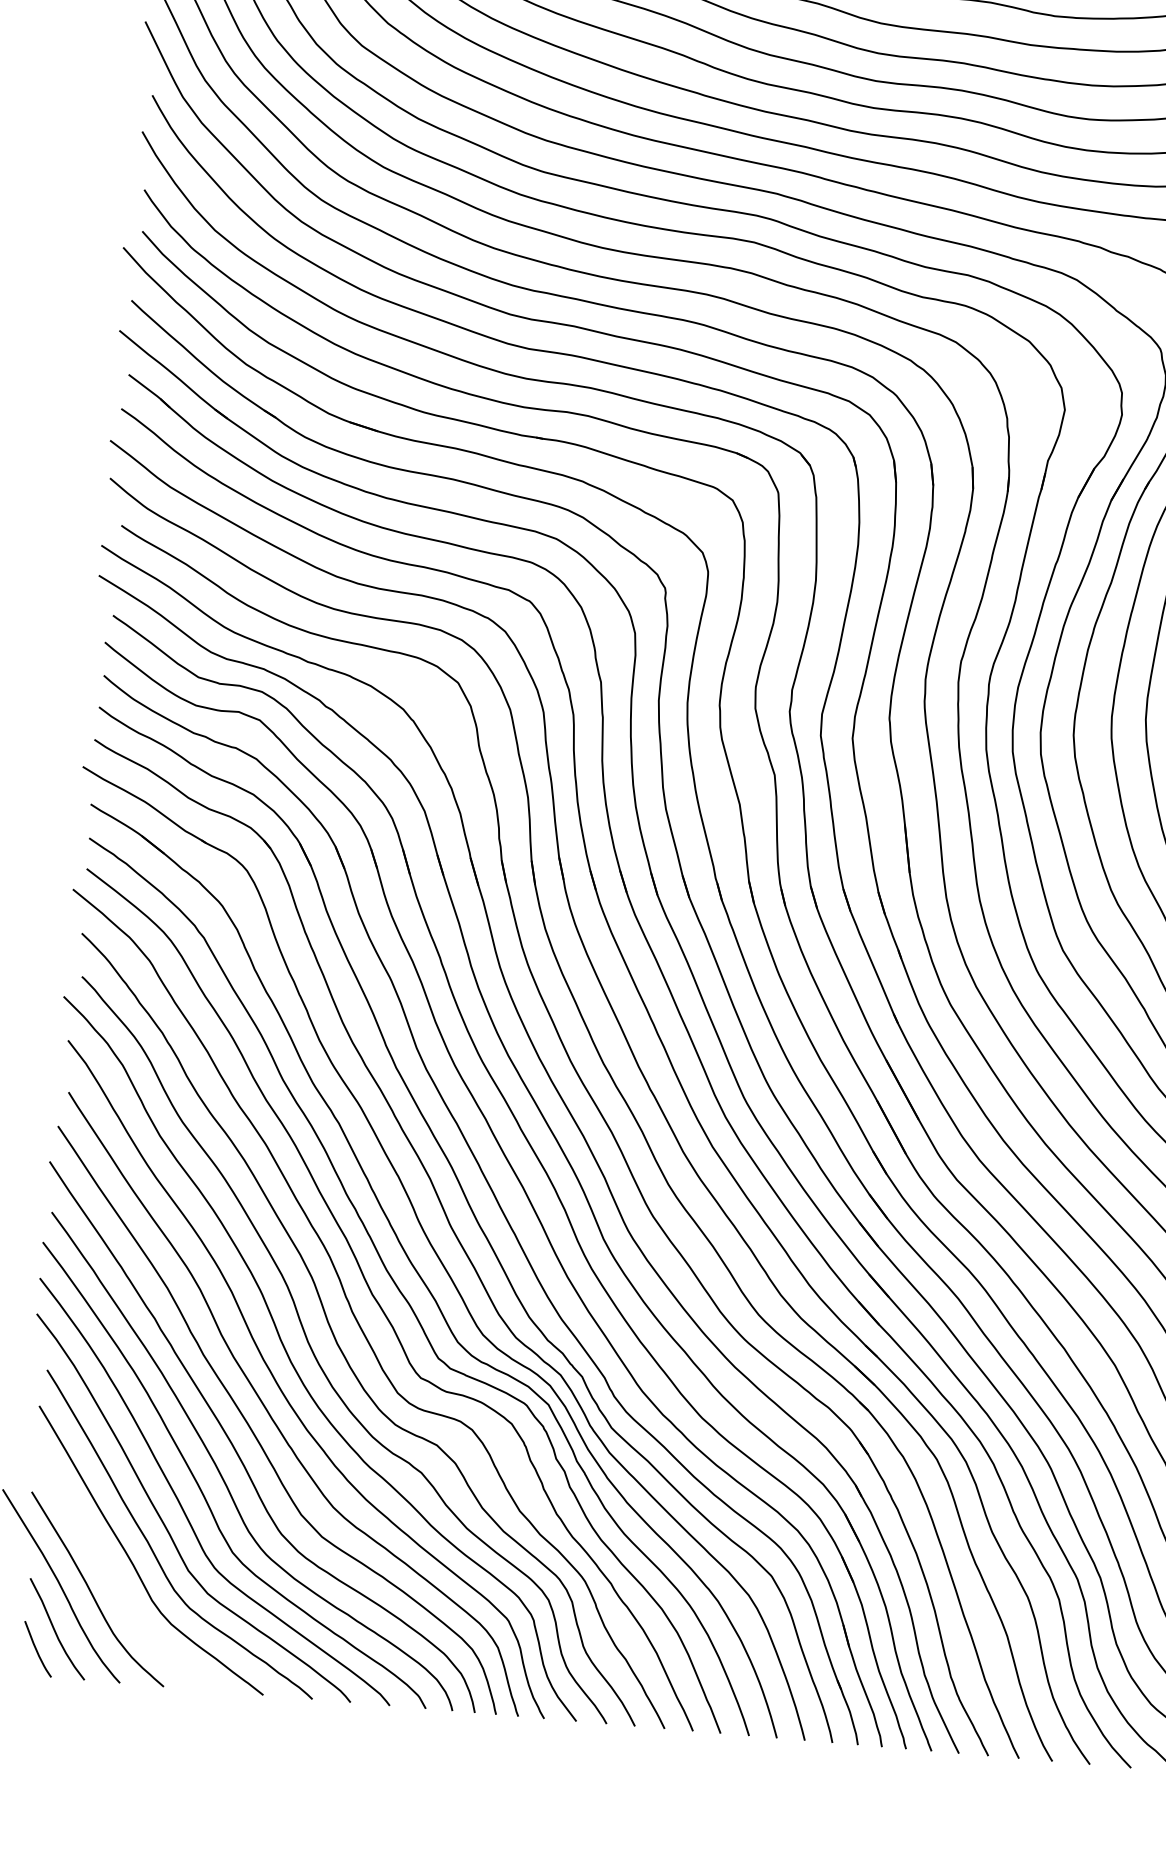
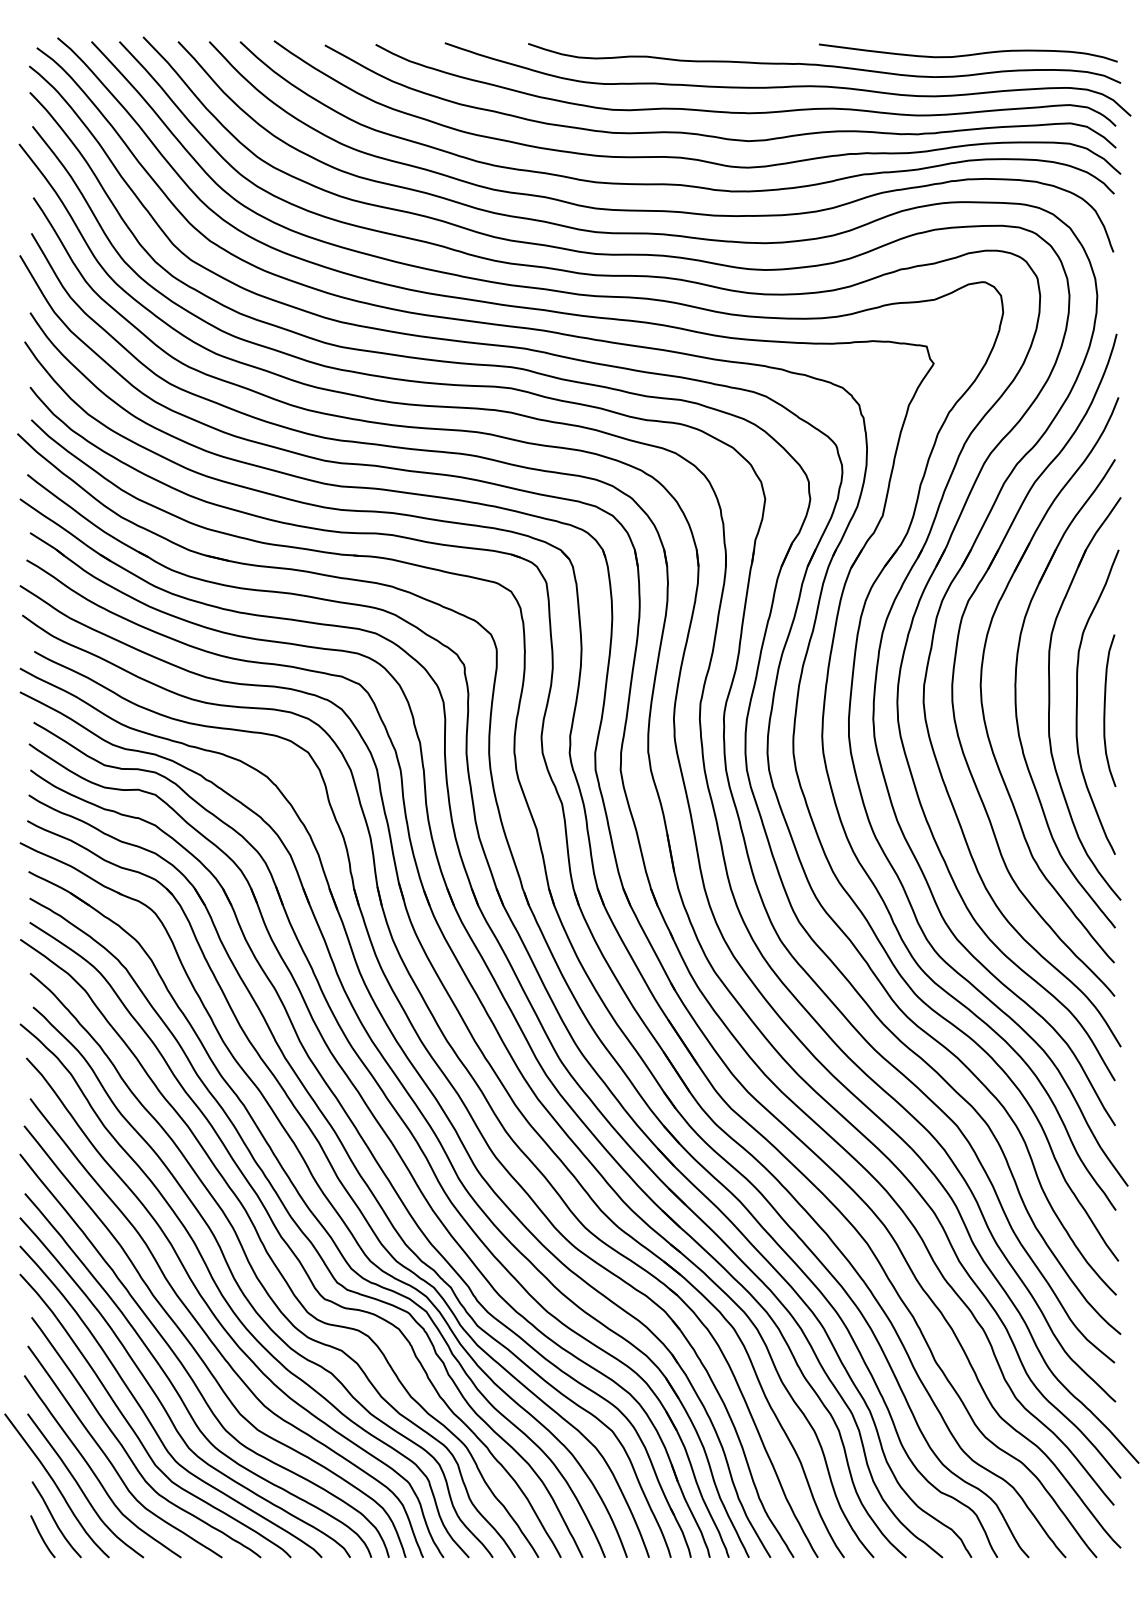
curve: (109, 1570) -> (93, 1470), added

